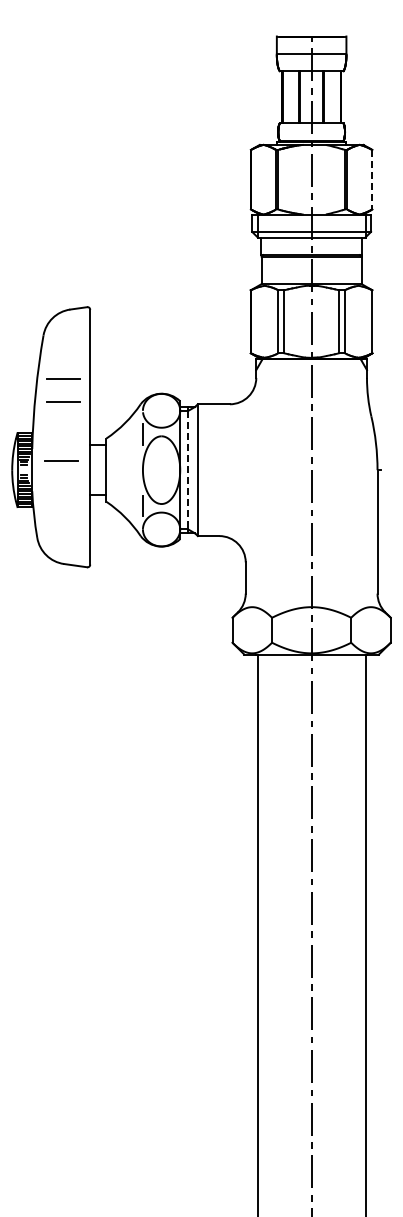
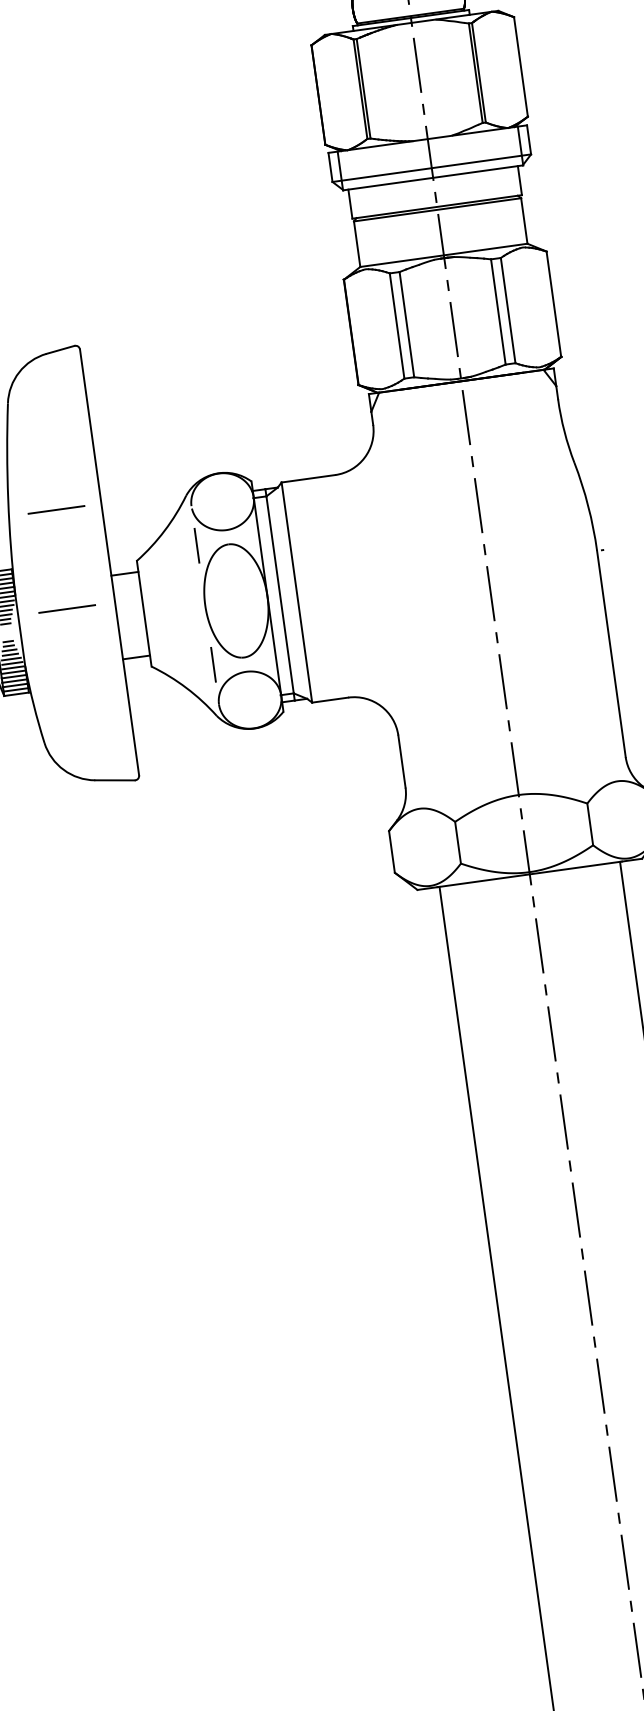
line: (372, 179) -> (521, 66), dashed -> solid
line: (63, 378) -> (51, 470), removed
line: (187, 470) -> (279, 595), dashed -> solid

